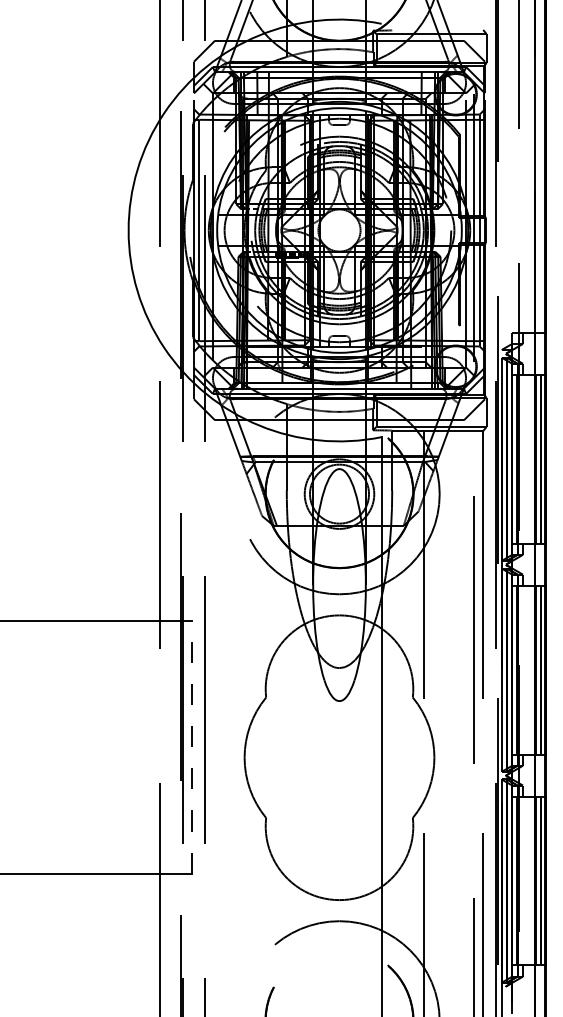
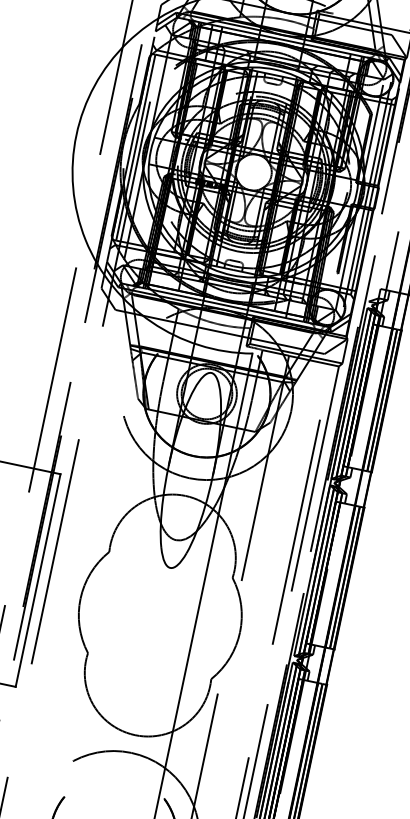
line: (191, 747) -> (37, 580), dashed -> solid

